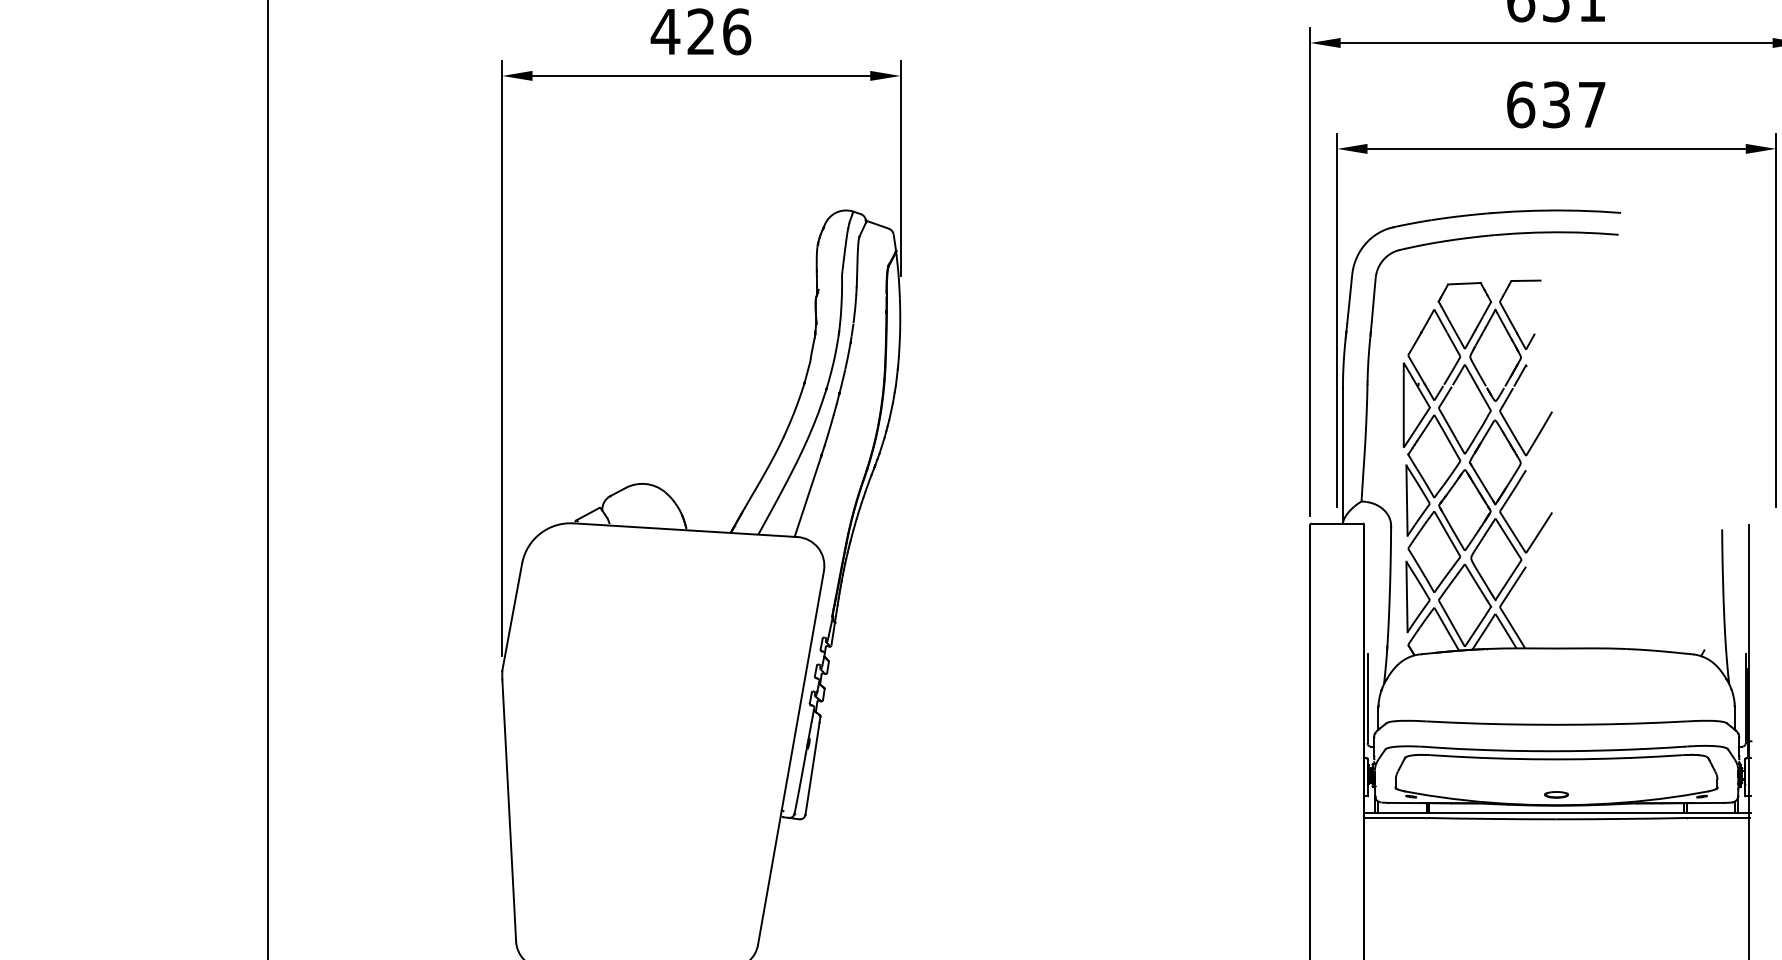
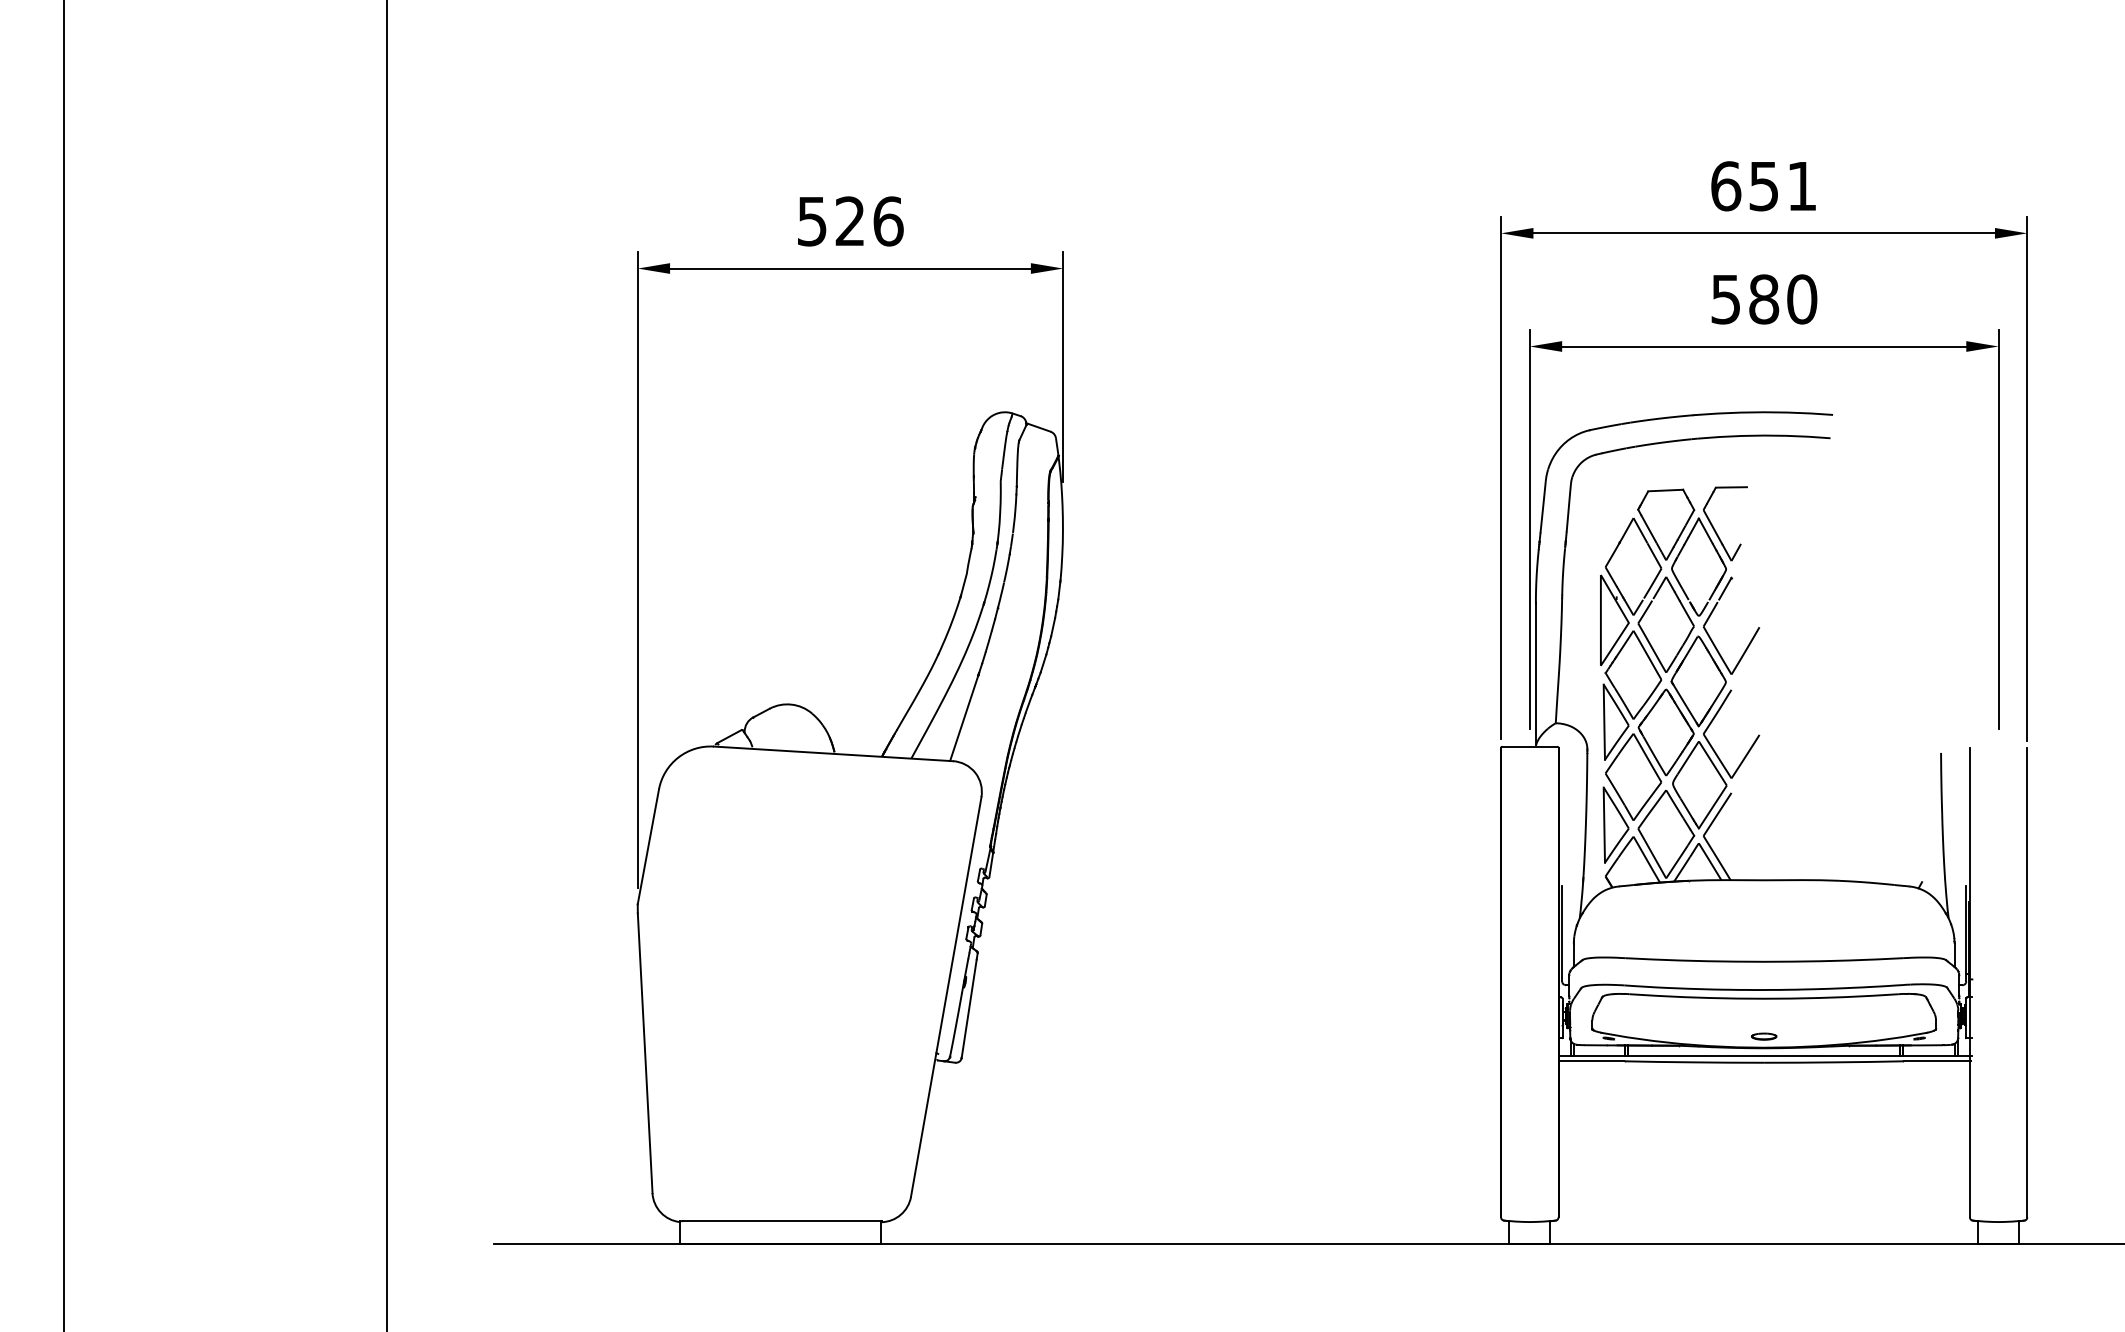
text: (665, 31) -> (812, 221), 426 -> 526
text: (1556, 104) -> (1764, 299), 637 -> 580

